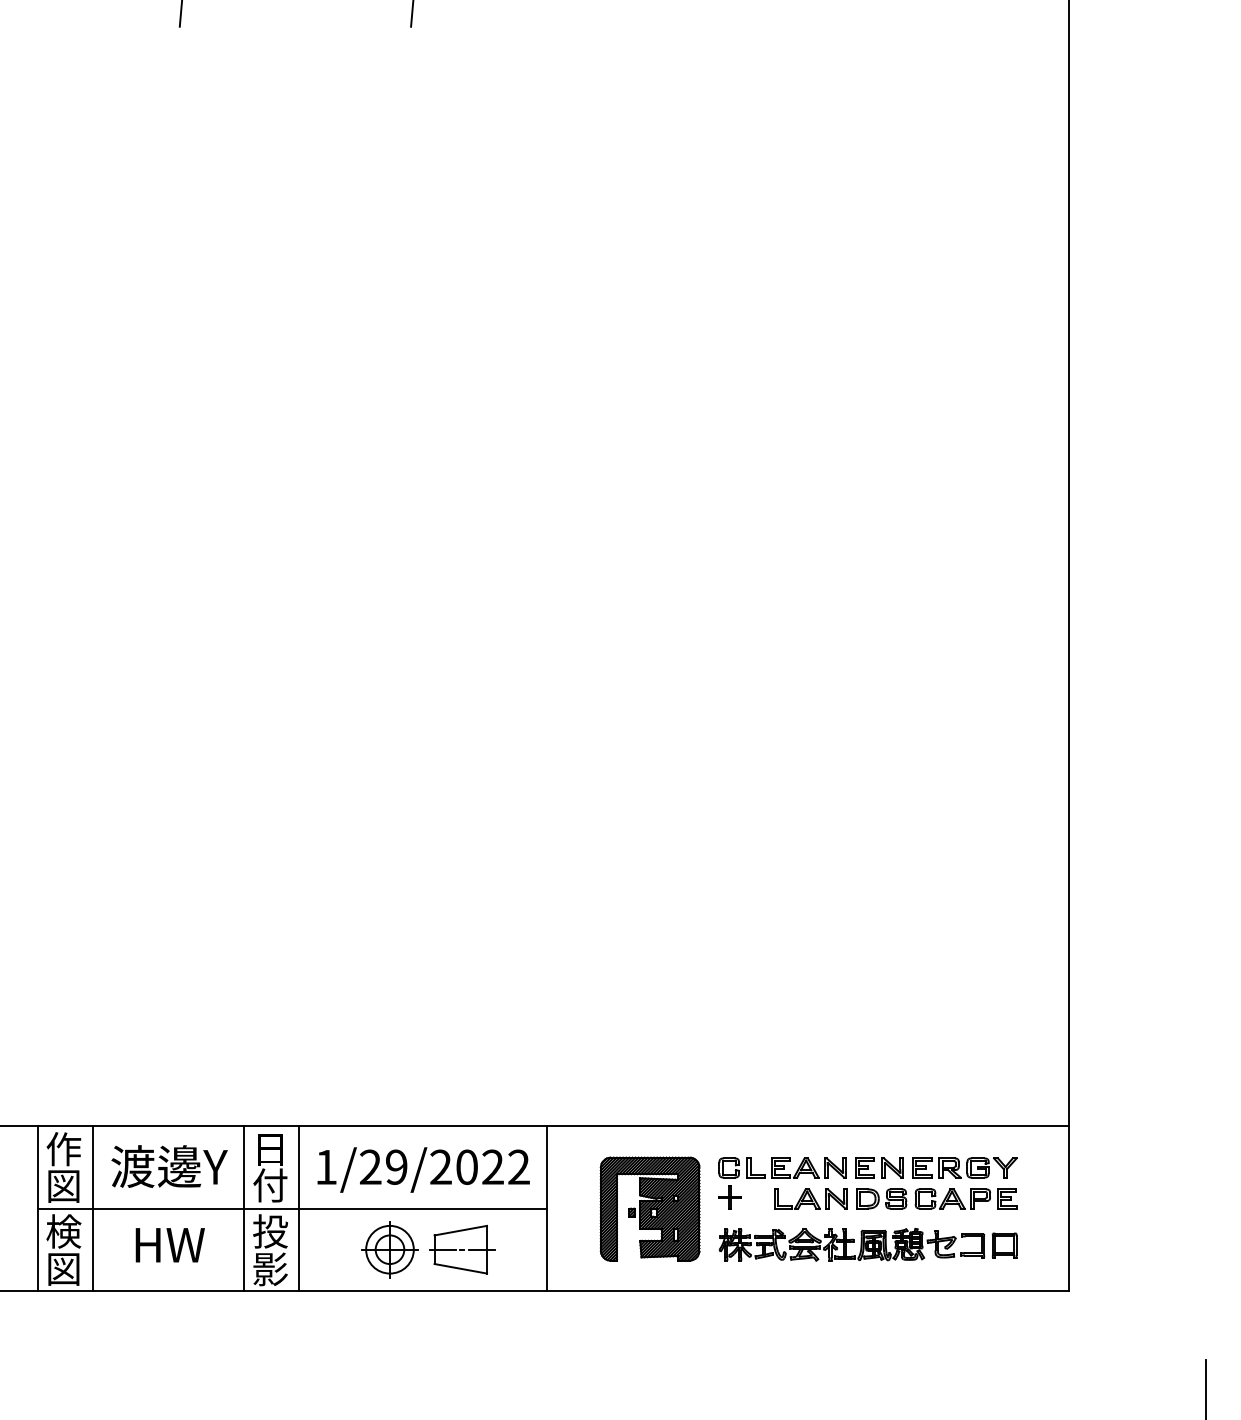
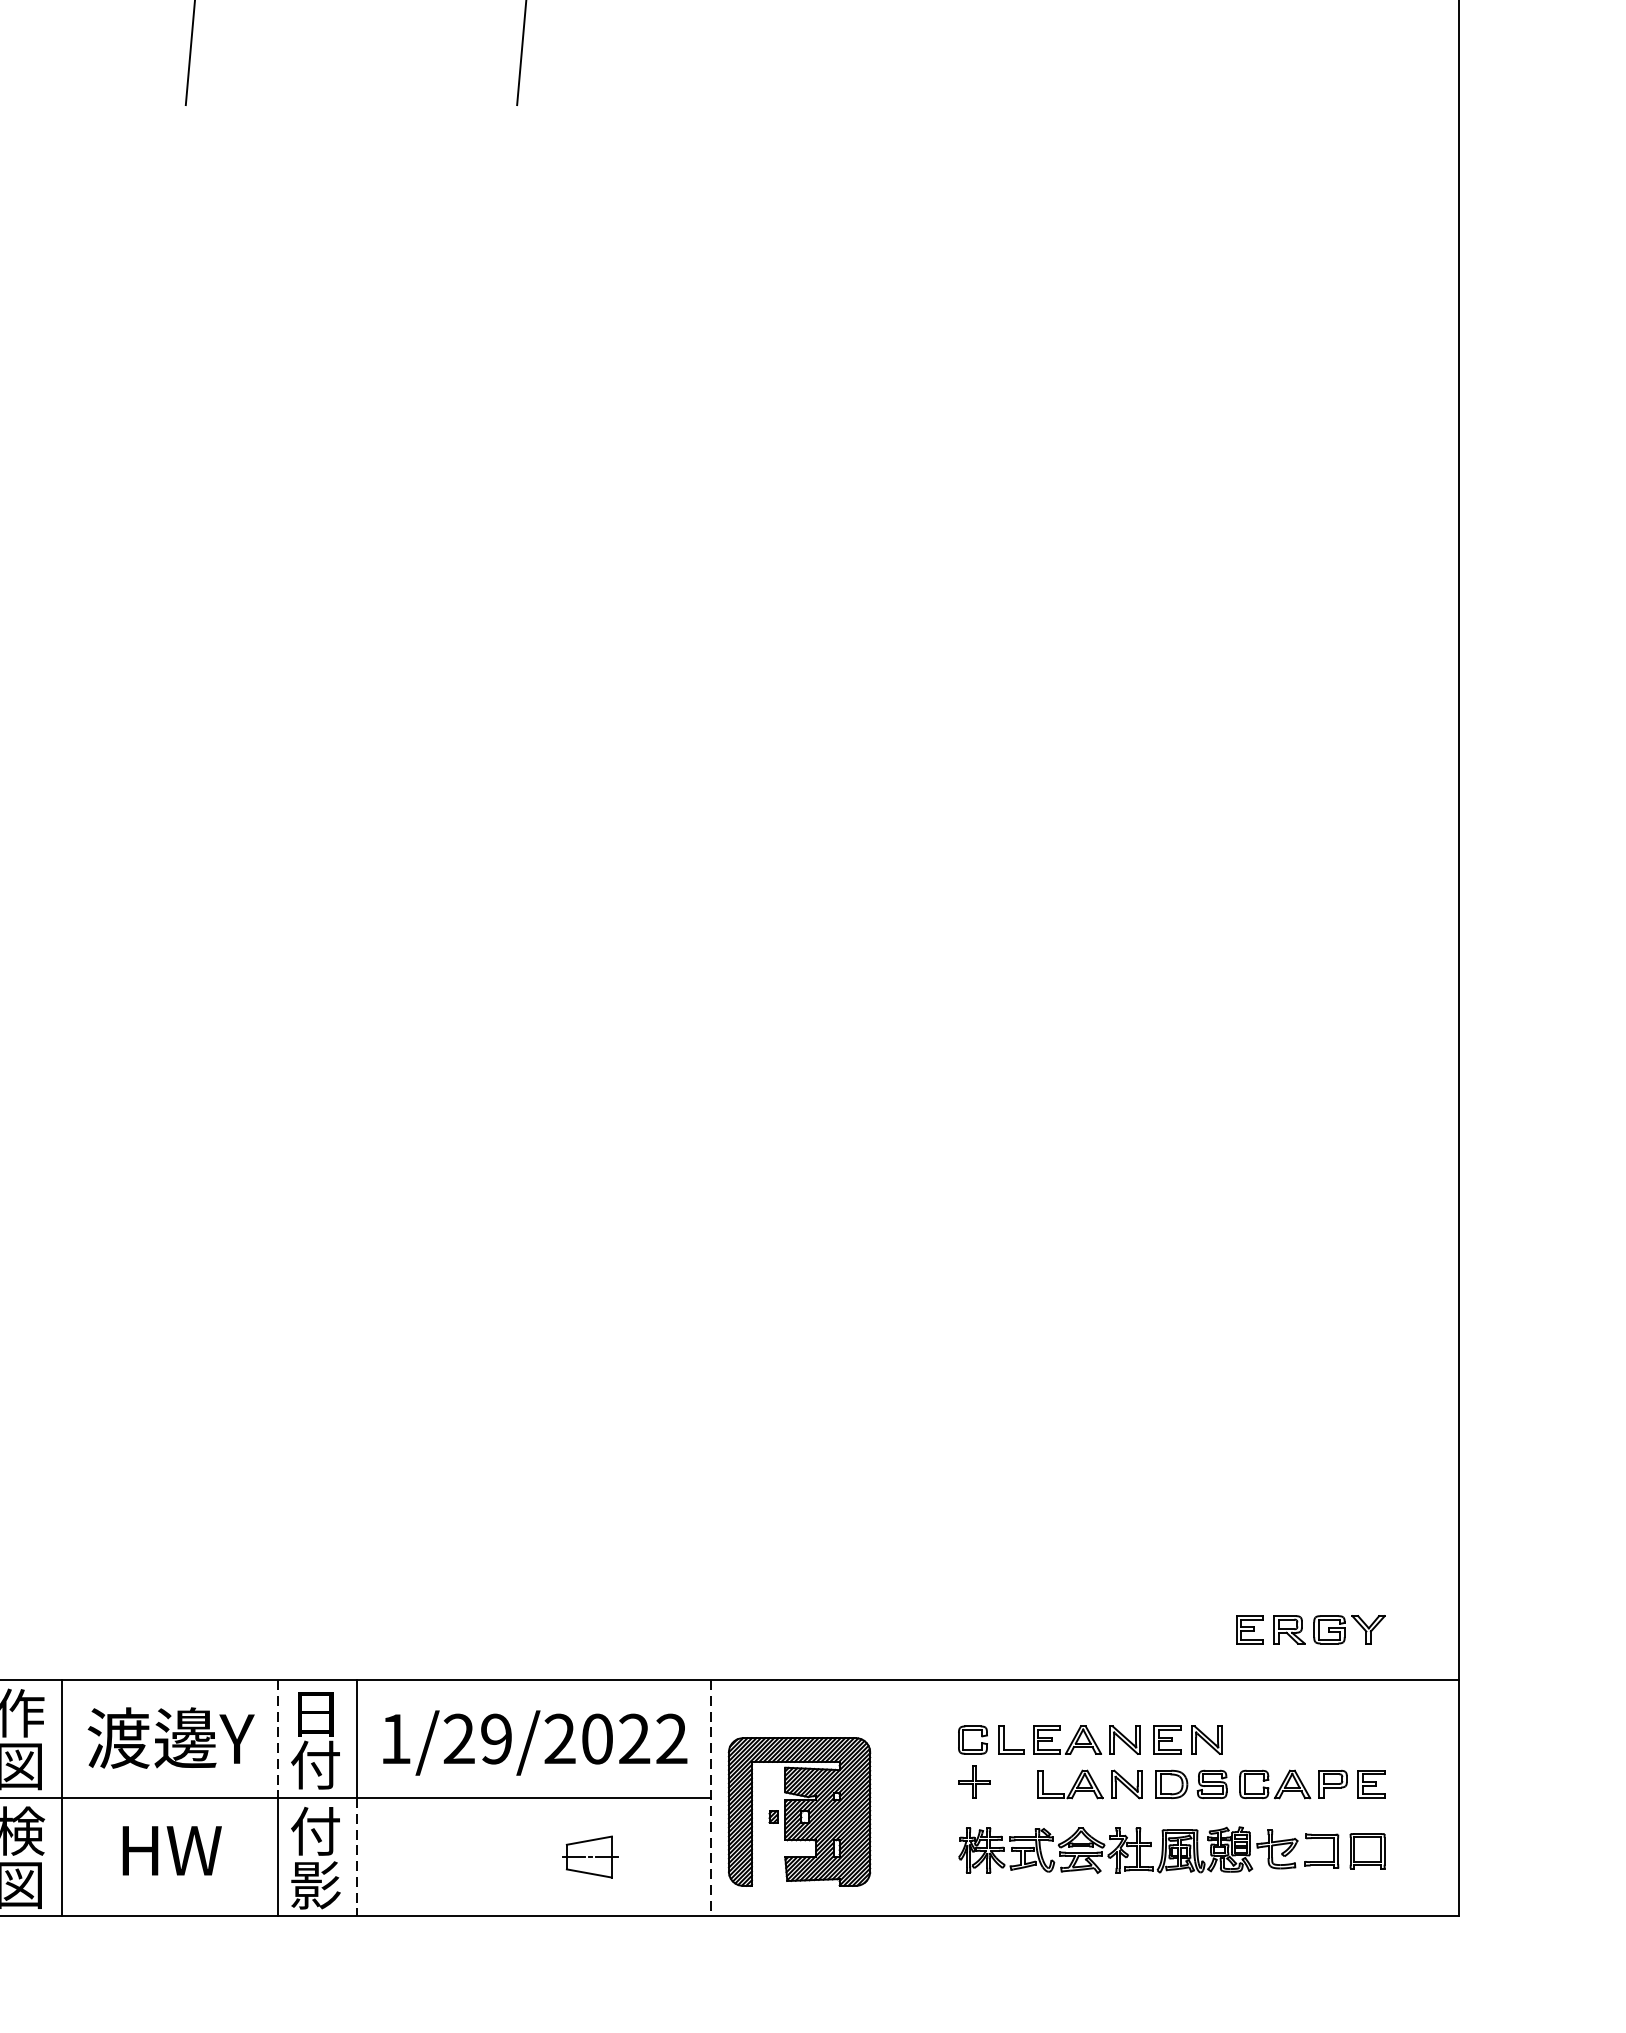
line: (244, 1167) -> (278, 1739), solid -> dashed
part: (964, 1167) -> (1310, 1629), moved
part: (649, 1208) -> (798, 1811), moved
line: (546, 1209) -> (711, 1799), solid -> dashed
text: (270, 1231) -> (315, 1831), 投 -> 付
part: (389, 1249) -> (486, 1856), removed
part: (462, 1249) -> (590, 1856), size x0.6
line: (299, 1250) -> (357, 1858), solid -> dashed

